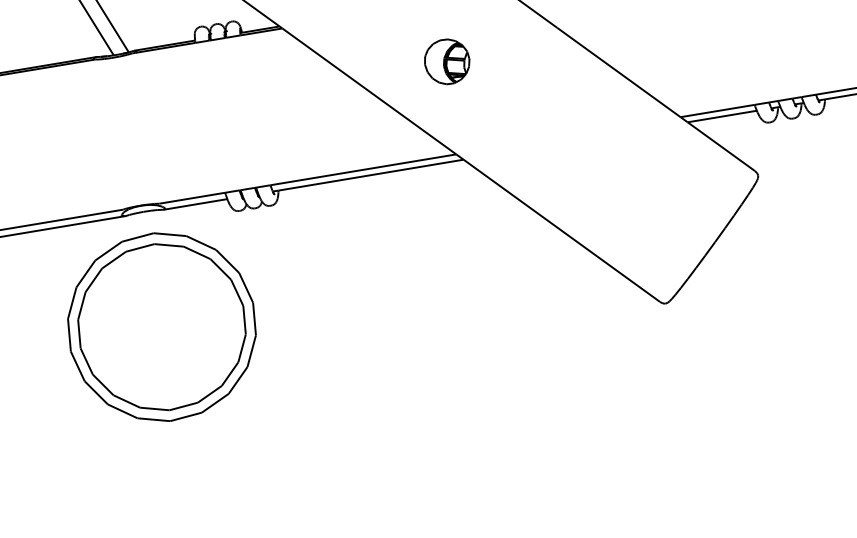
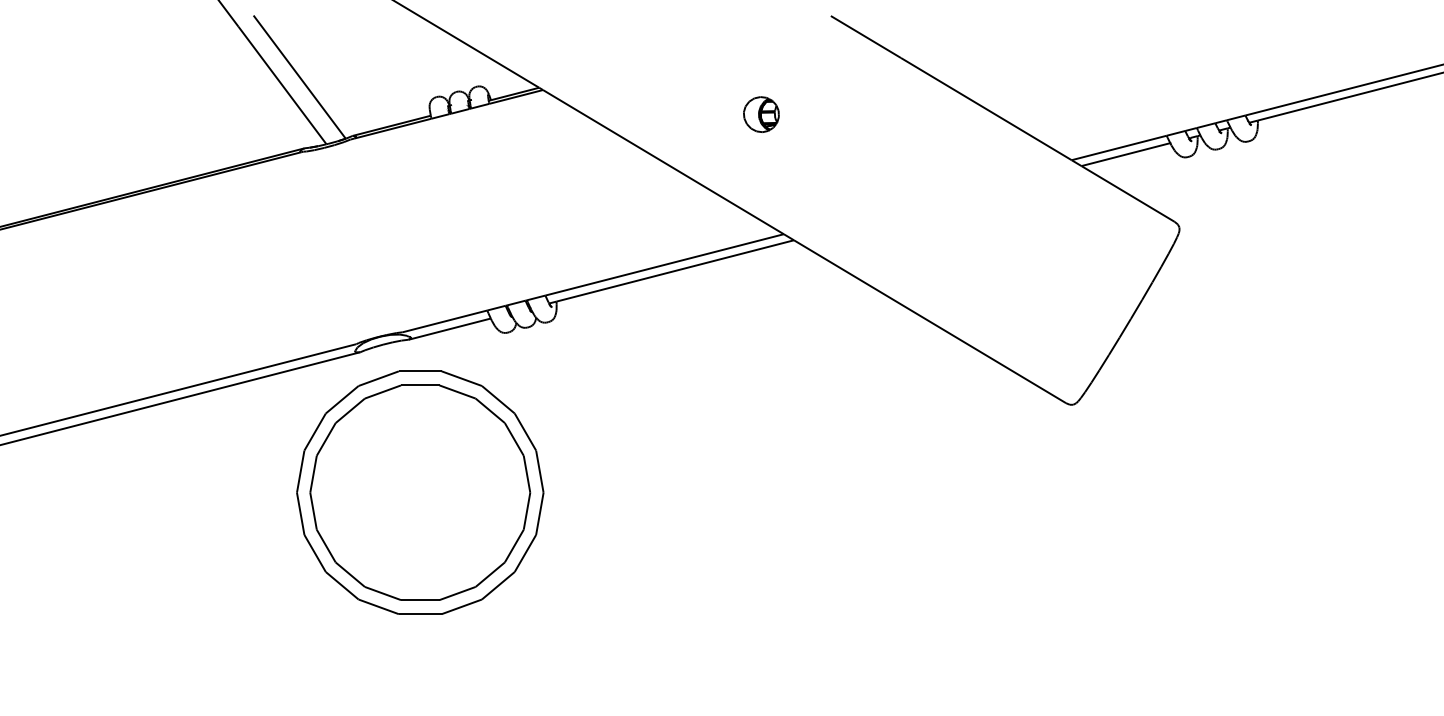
part: (447, 61) -> (761, 114), size x0.6

